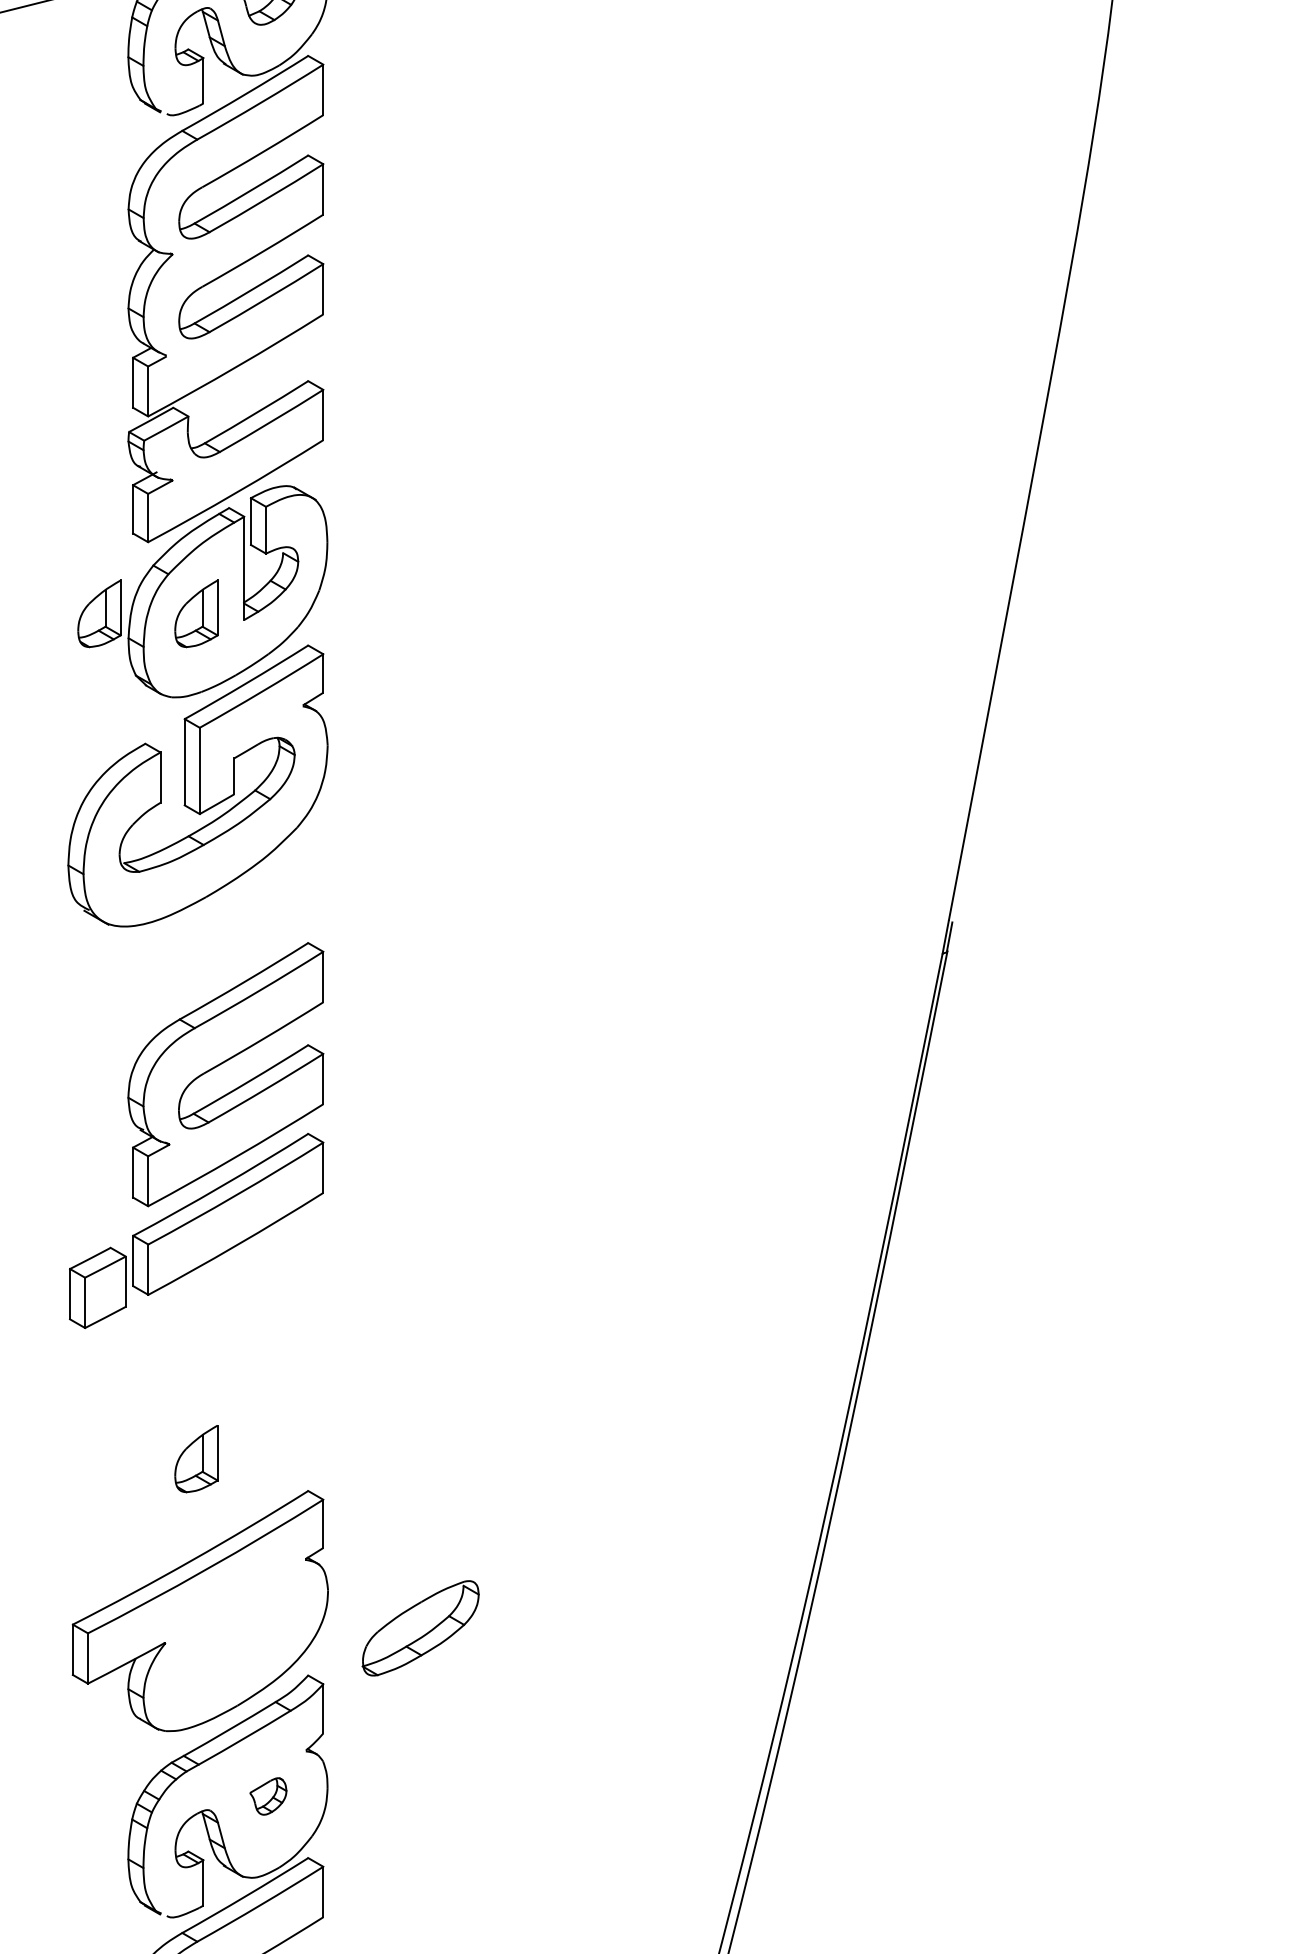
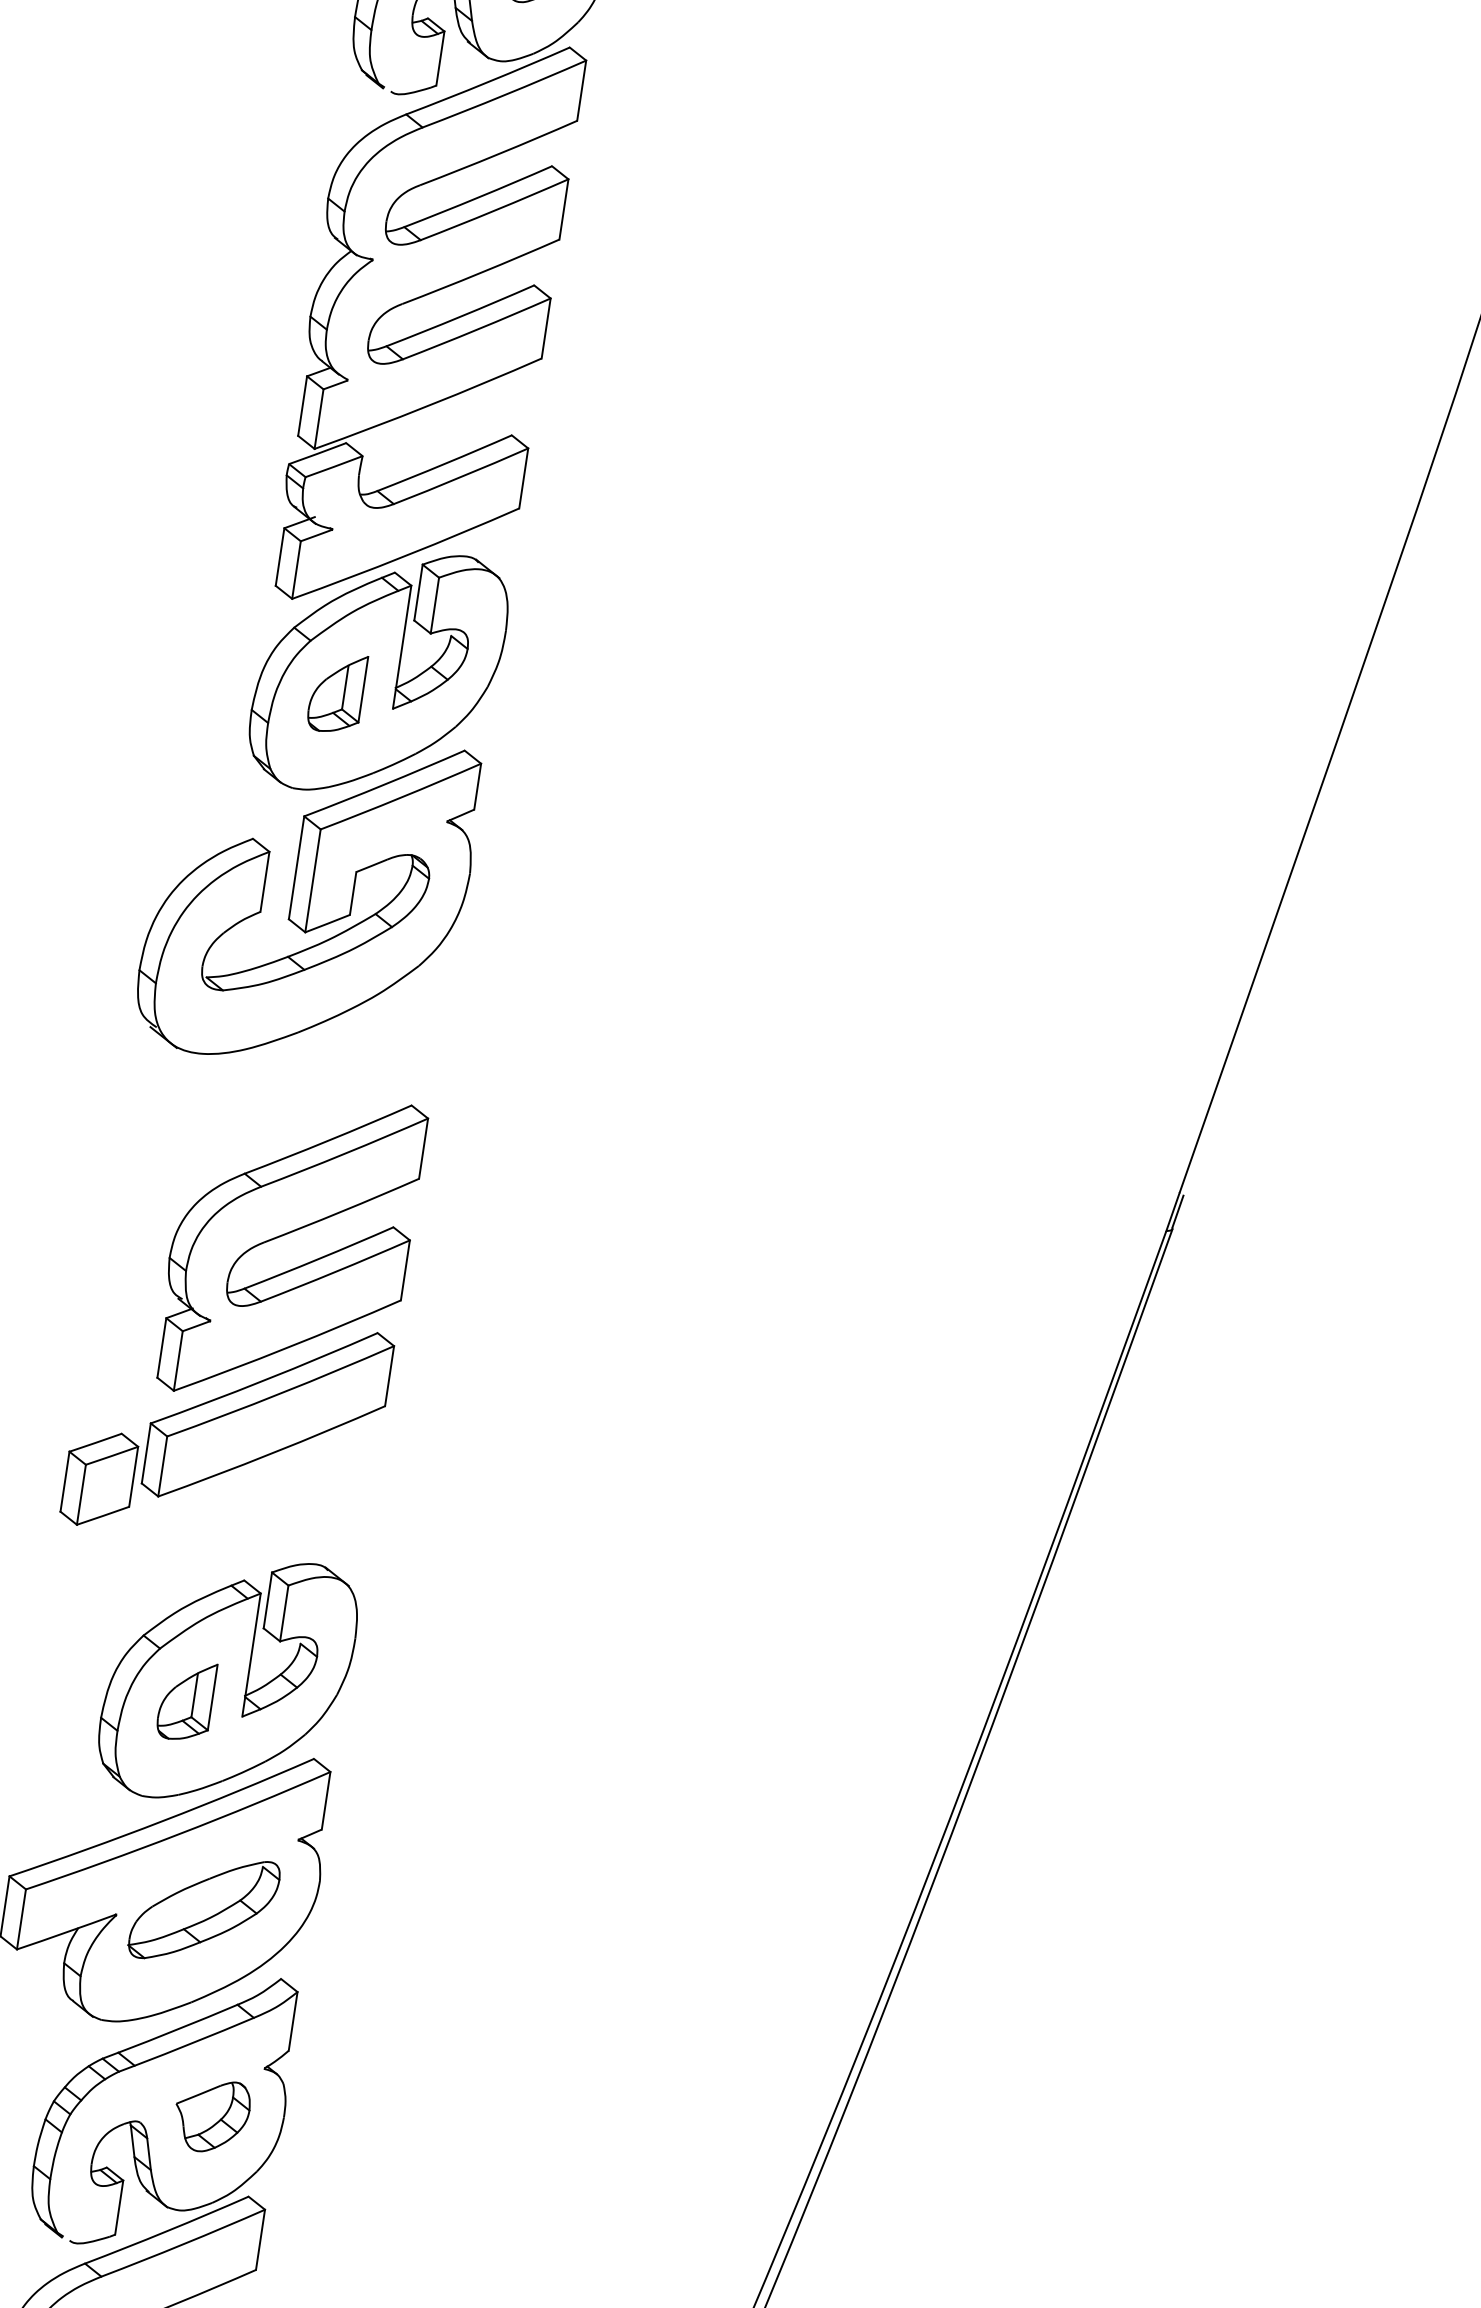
part: (99, 613) -> (221, 675), removed
part: (227, 1436) -> (227, 1679), added
part: (420, 1628) -> (203, 1910), moved
part: (268, 1796) -> (212, 2116), size x1.67

